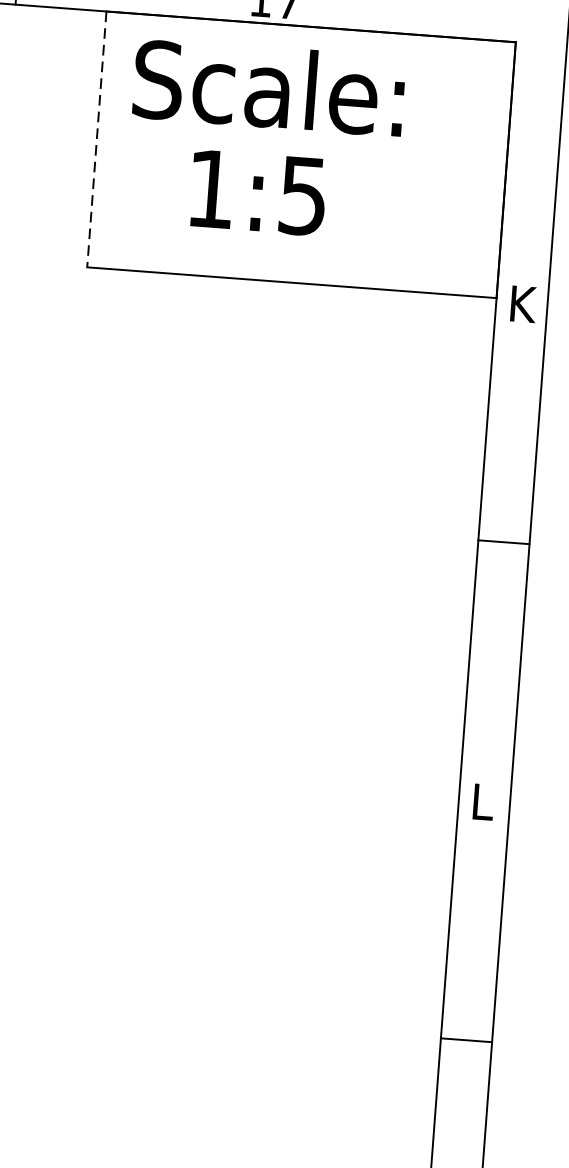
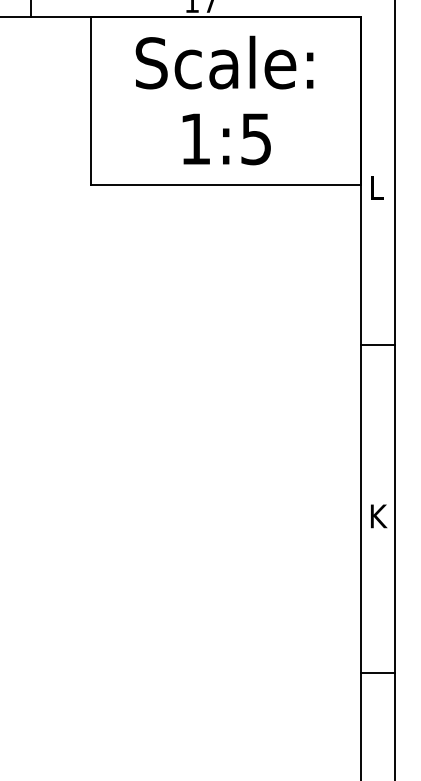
text: (268, 87) -> (224, 62), moved
line: (97, 139) -> (91, 101), dashed -> solid
text: (257, 193) -> (226, 139), moved
text: (522, 303) -> (378, 187), K -> L
text: (485, 802) -> (378, 516), L -> K

